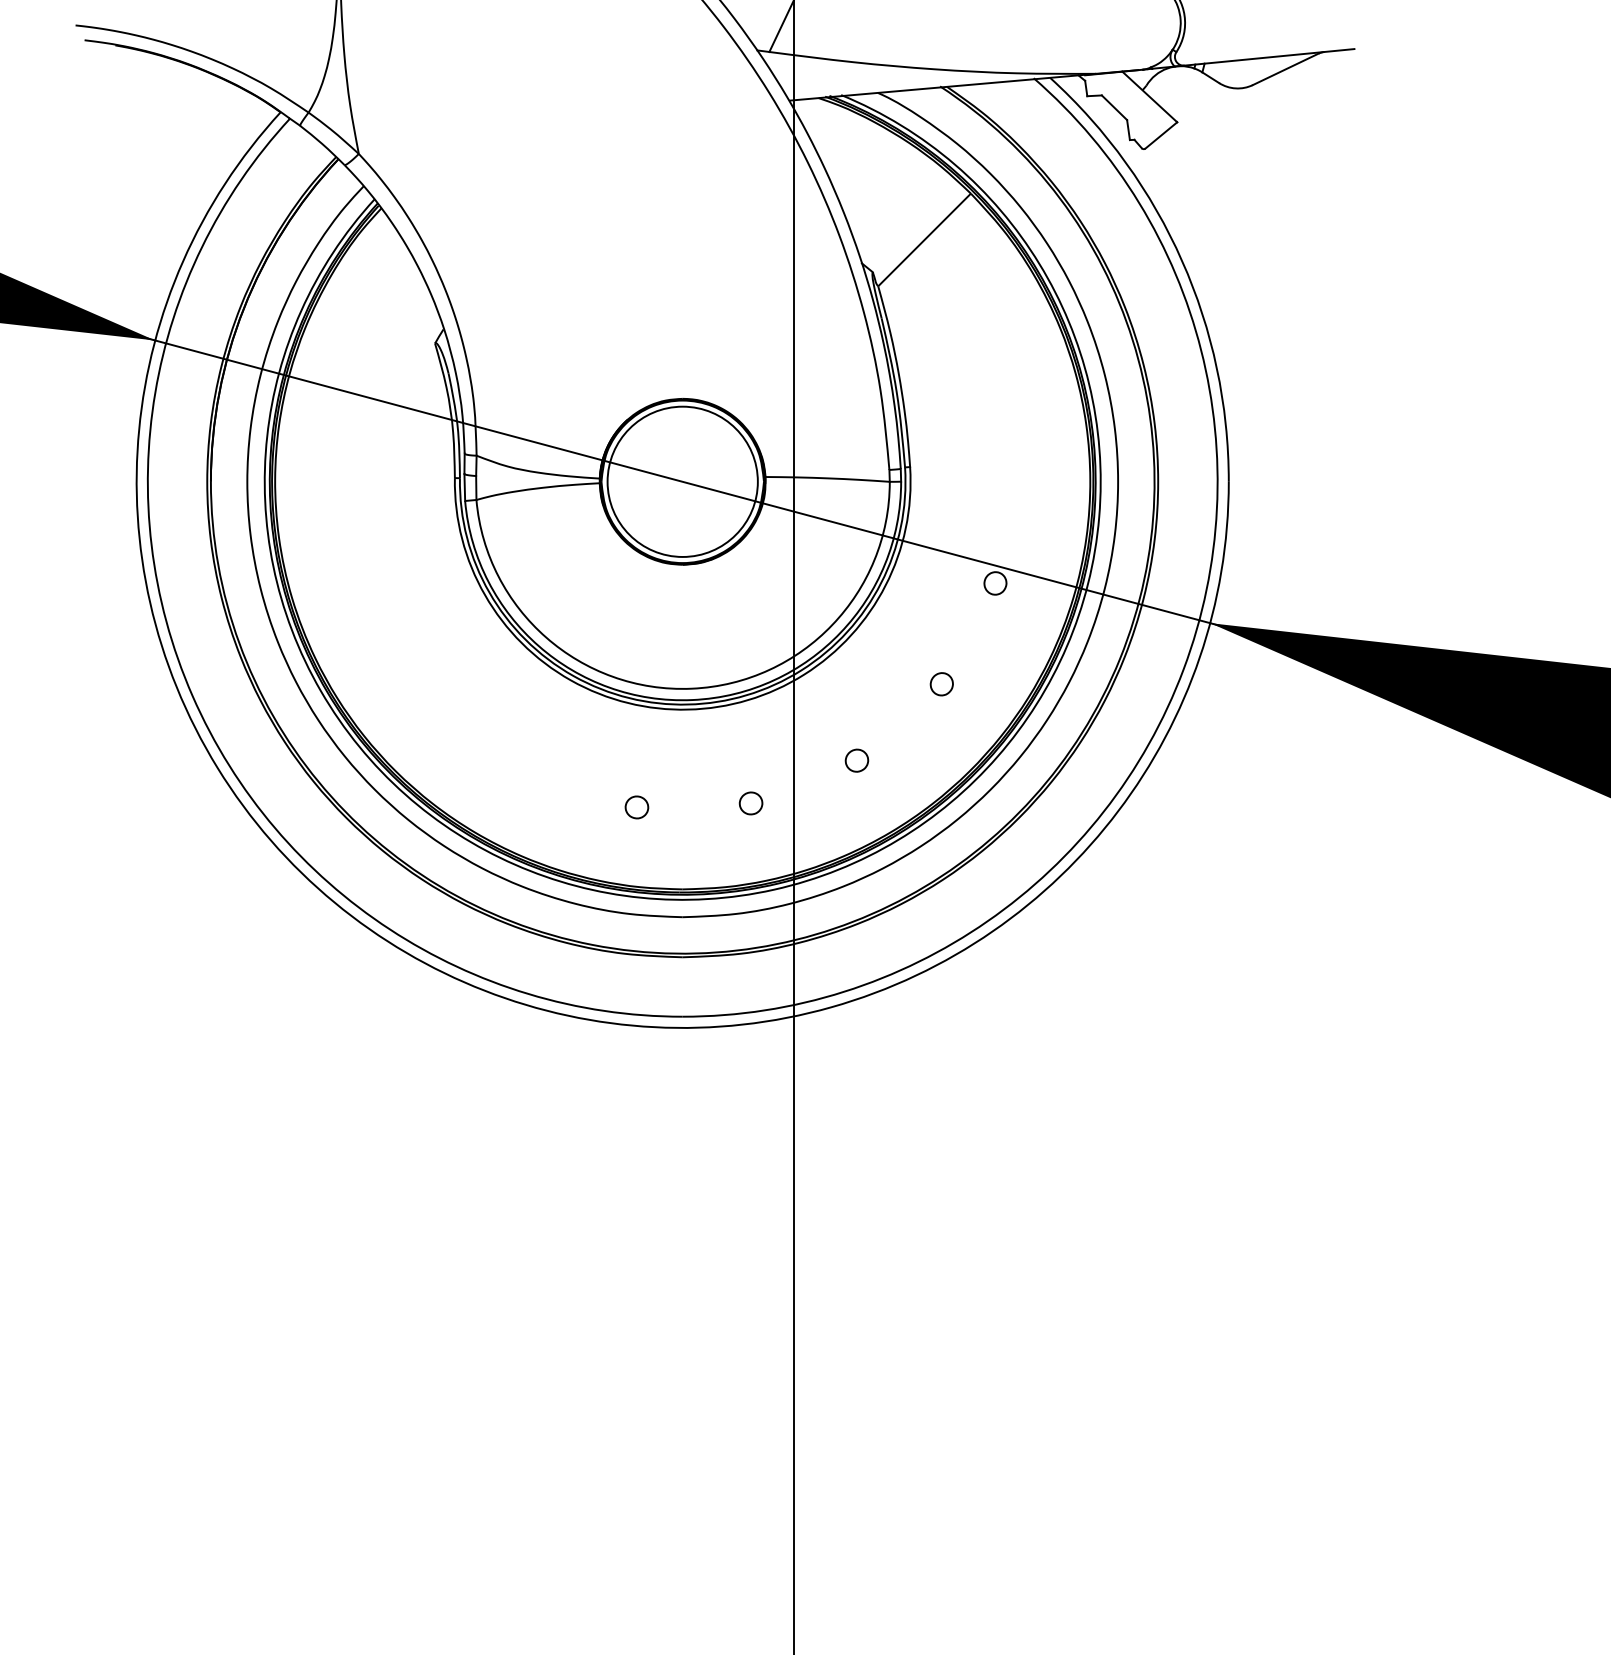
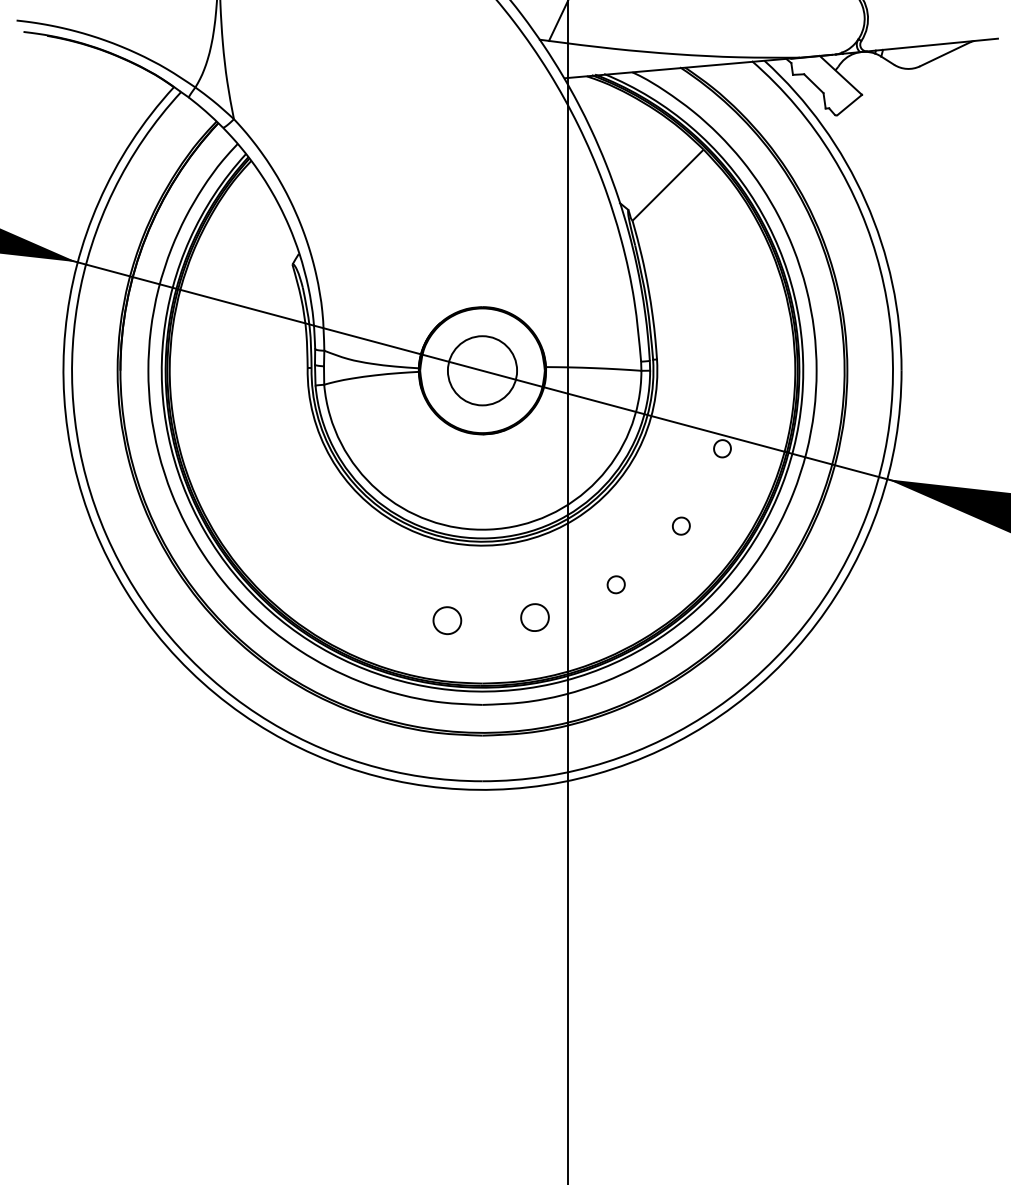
circle: (682, 481) -> (482, 370), size x0.6
part: (750, 803) -> (534, 617), size x1.6
part: (636, 807) -> (447, 620), size x1.6

